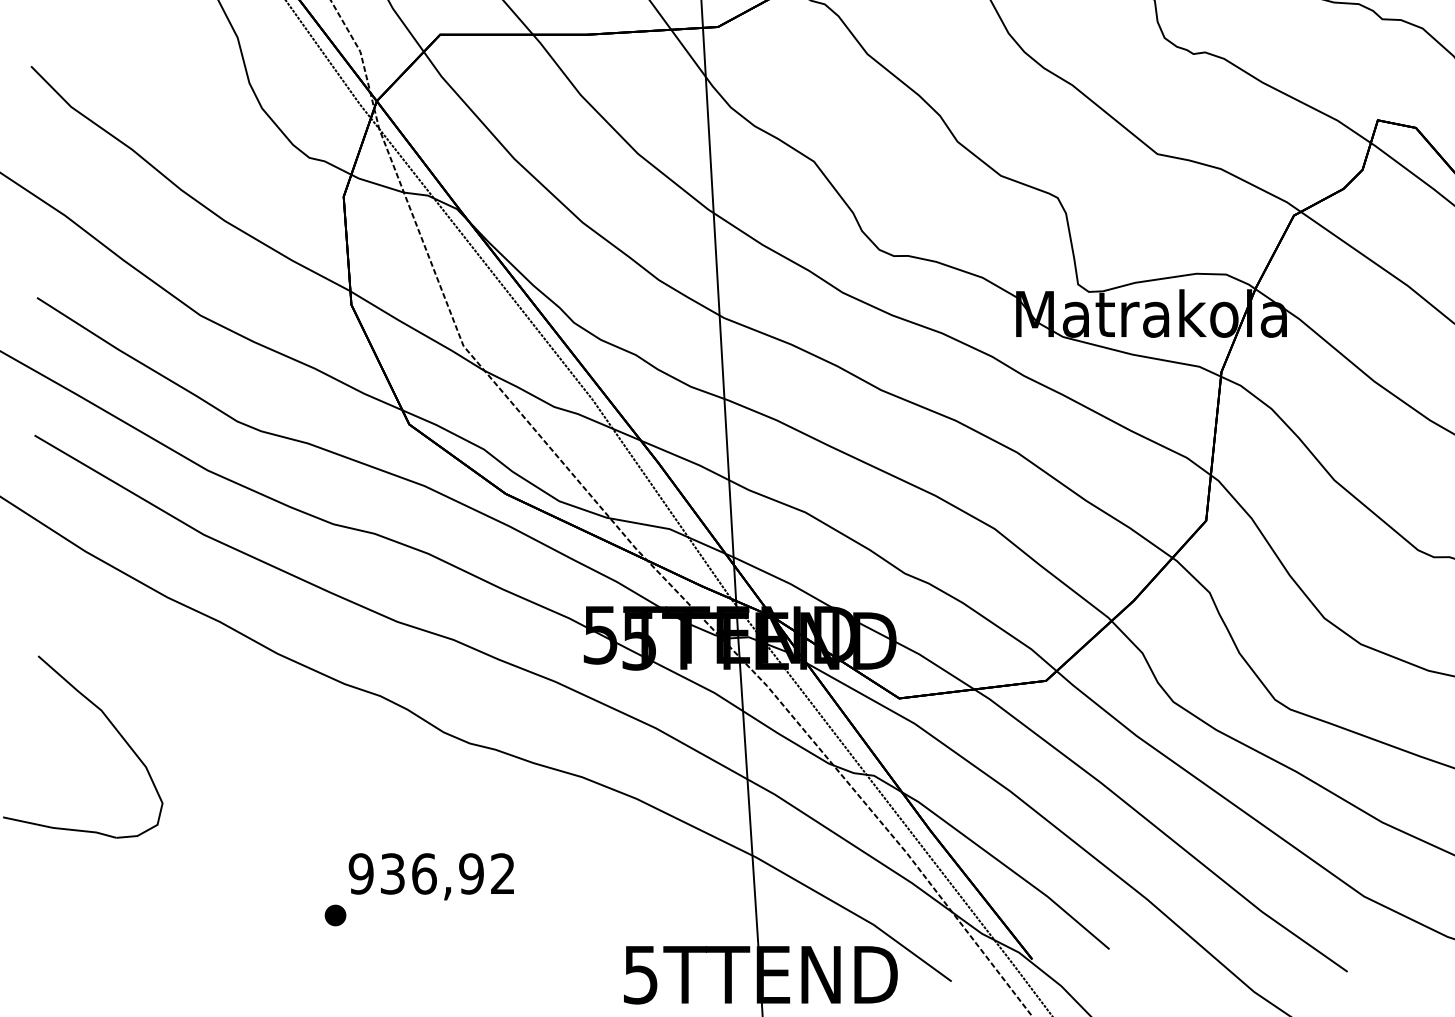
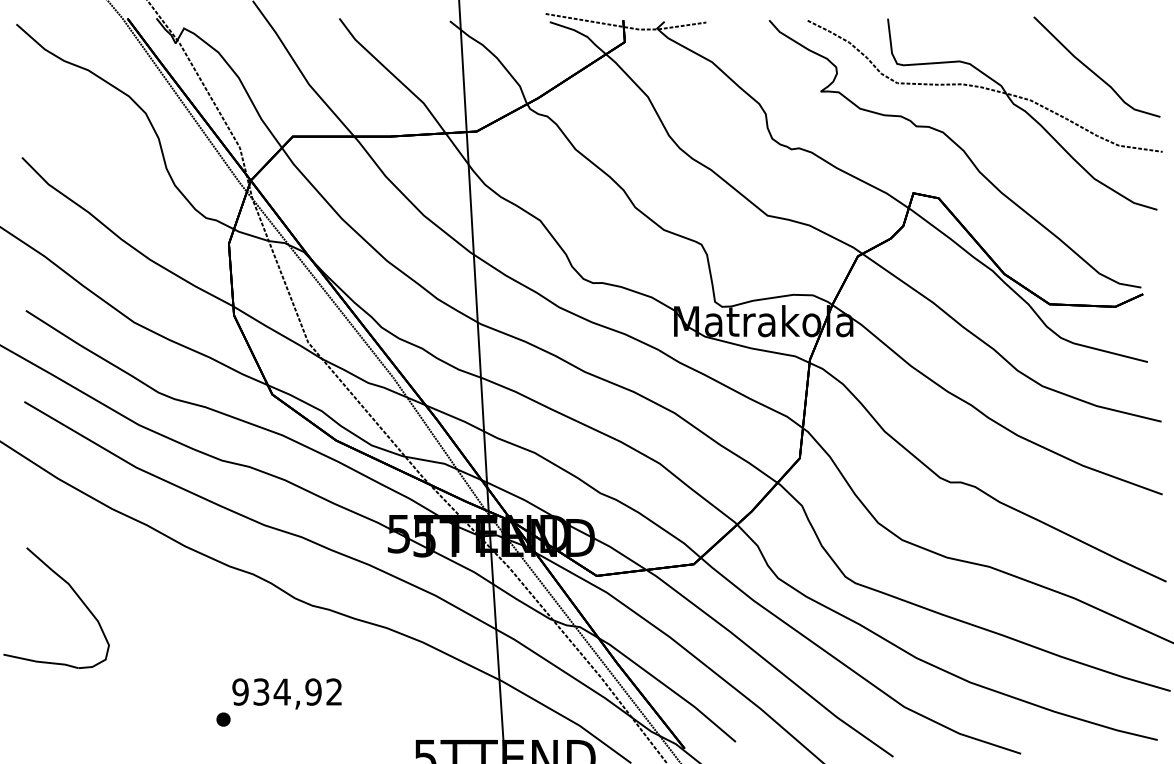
text: (423, 873) -> (281, 691), 936,92 -> 934,92

